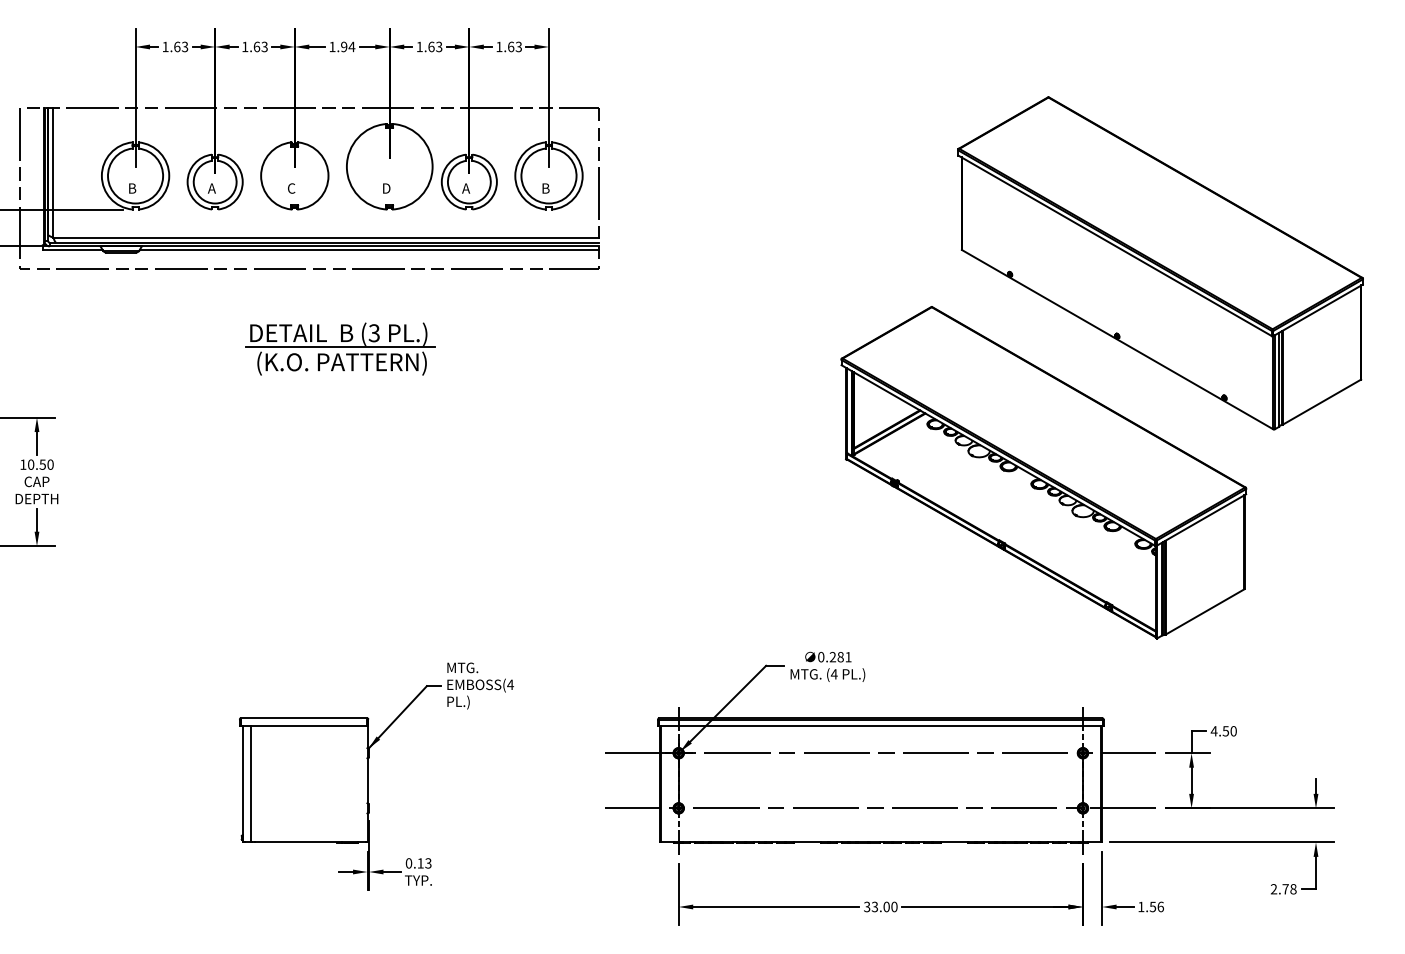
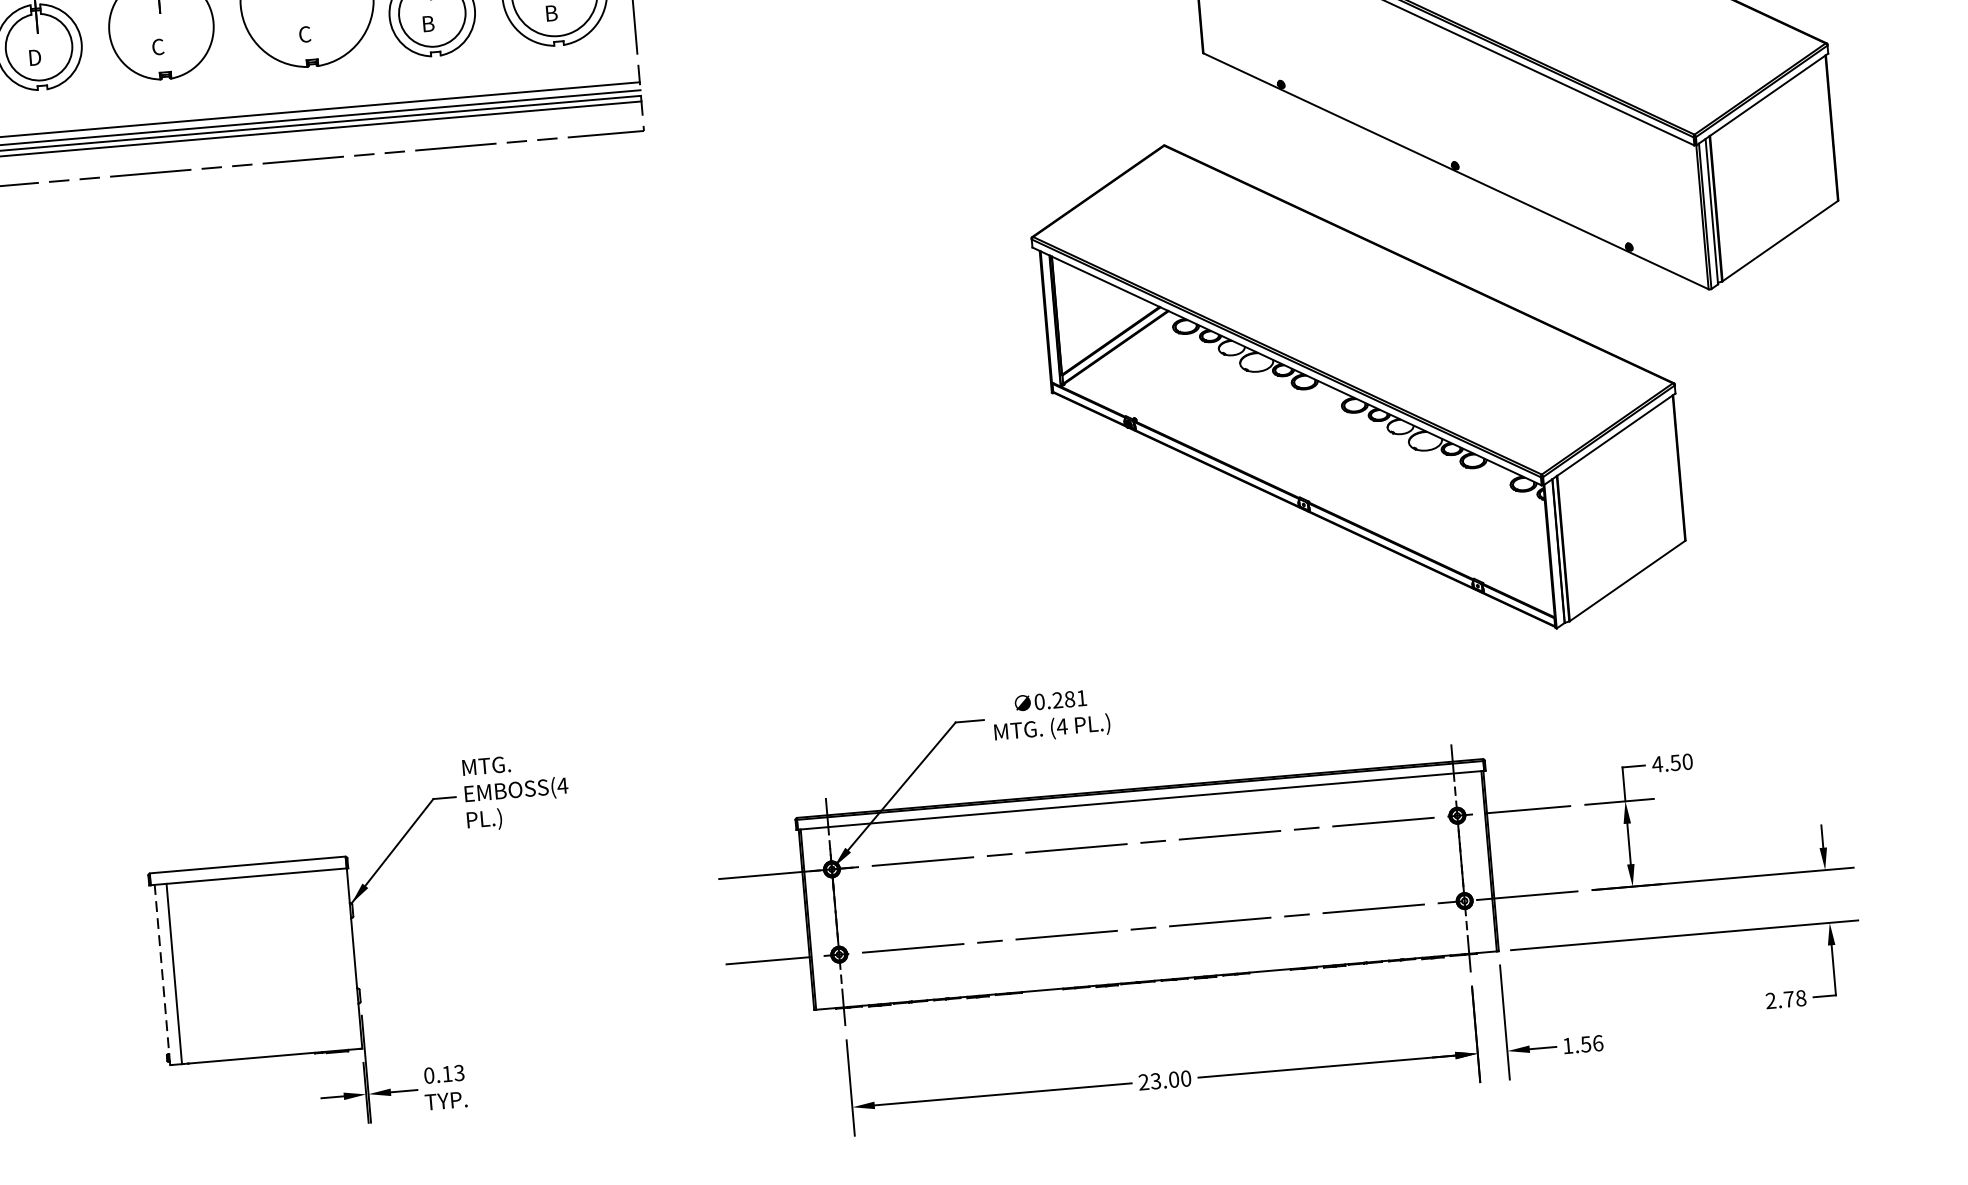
text: (211, 188) -> (34, 57), A -> D
text: (386, 188) -> (304, 34), D -> C
text: (466, 188) -> (428, 23), A -> B
part: (340, 348) -> (255, 288), removed
line: (243, 783) -> (162, 973), solid -> dashed
text: (867, 907) -> (1144, 1083), 33.00 -> 23.00

